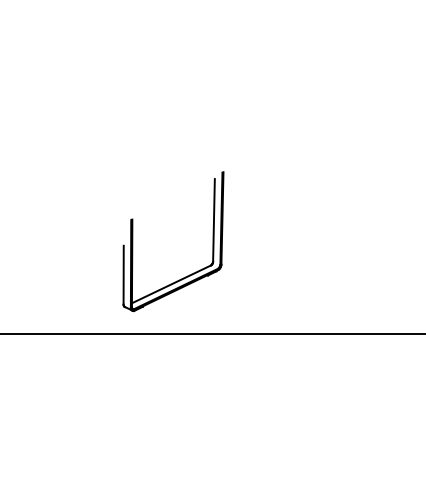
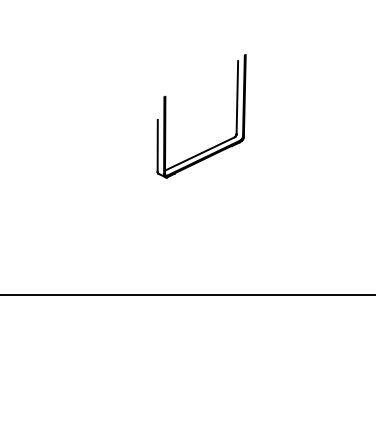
part: (189, 274) -> (215, 145), moved

